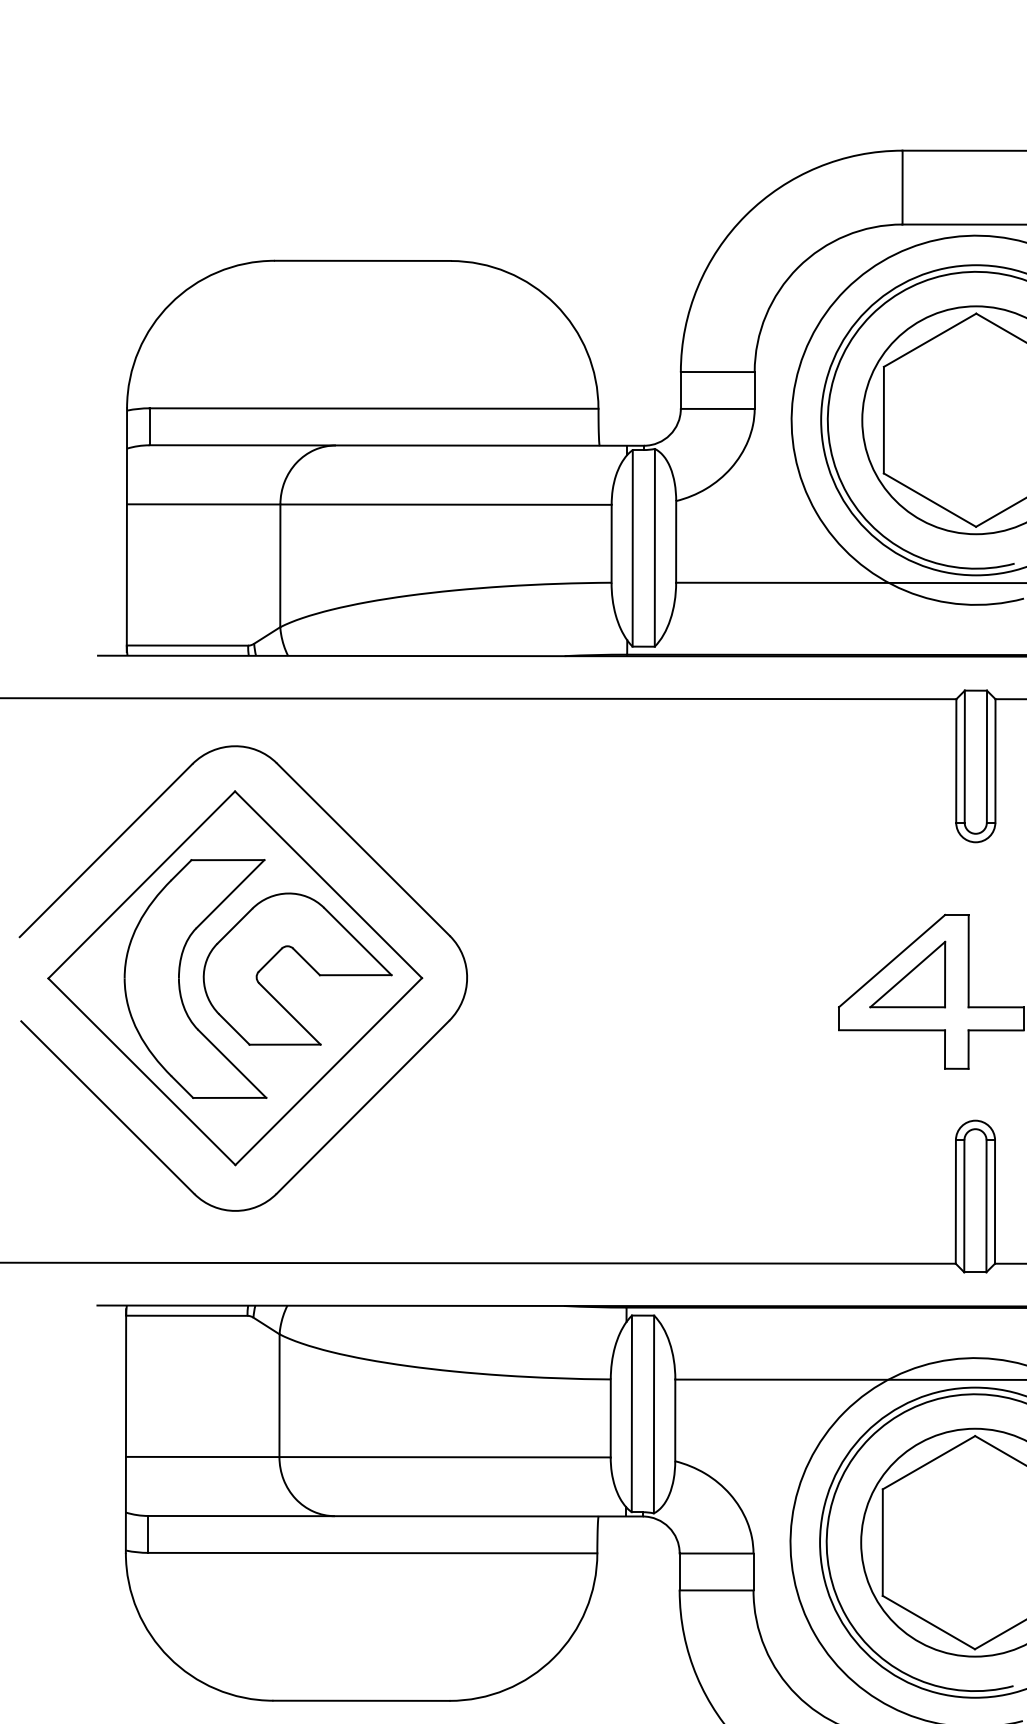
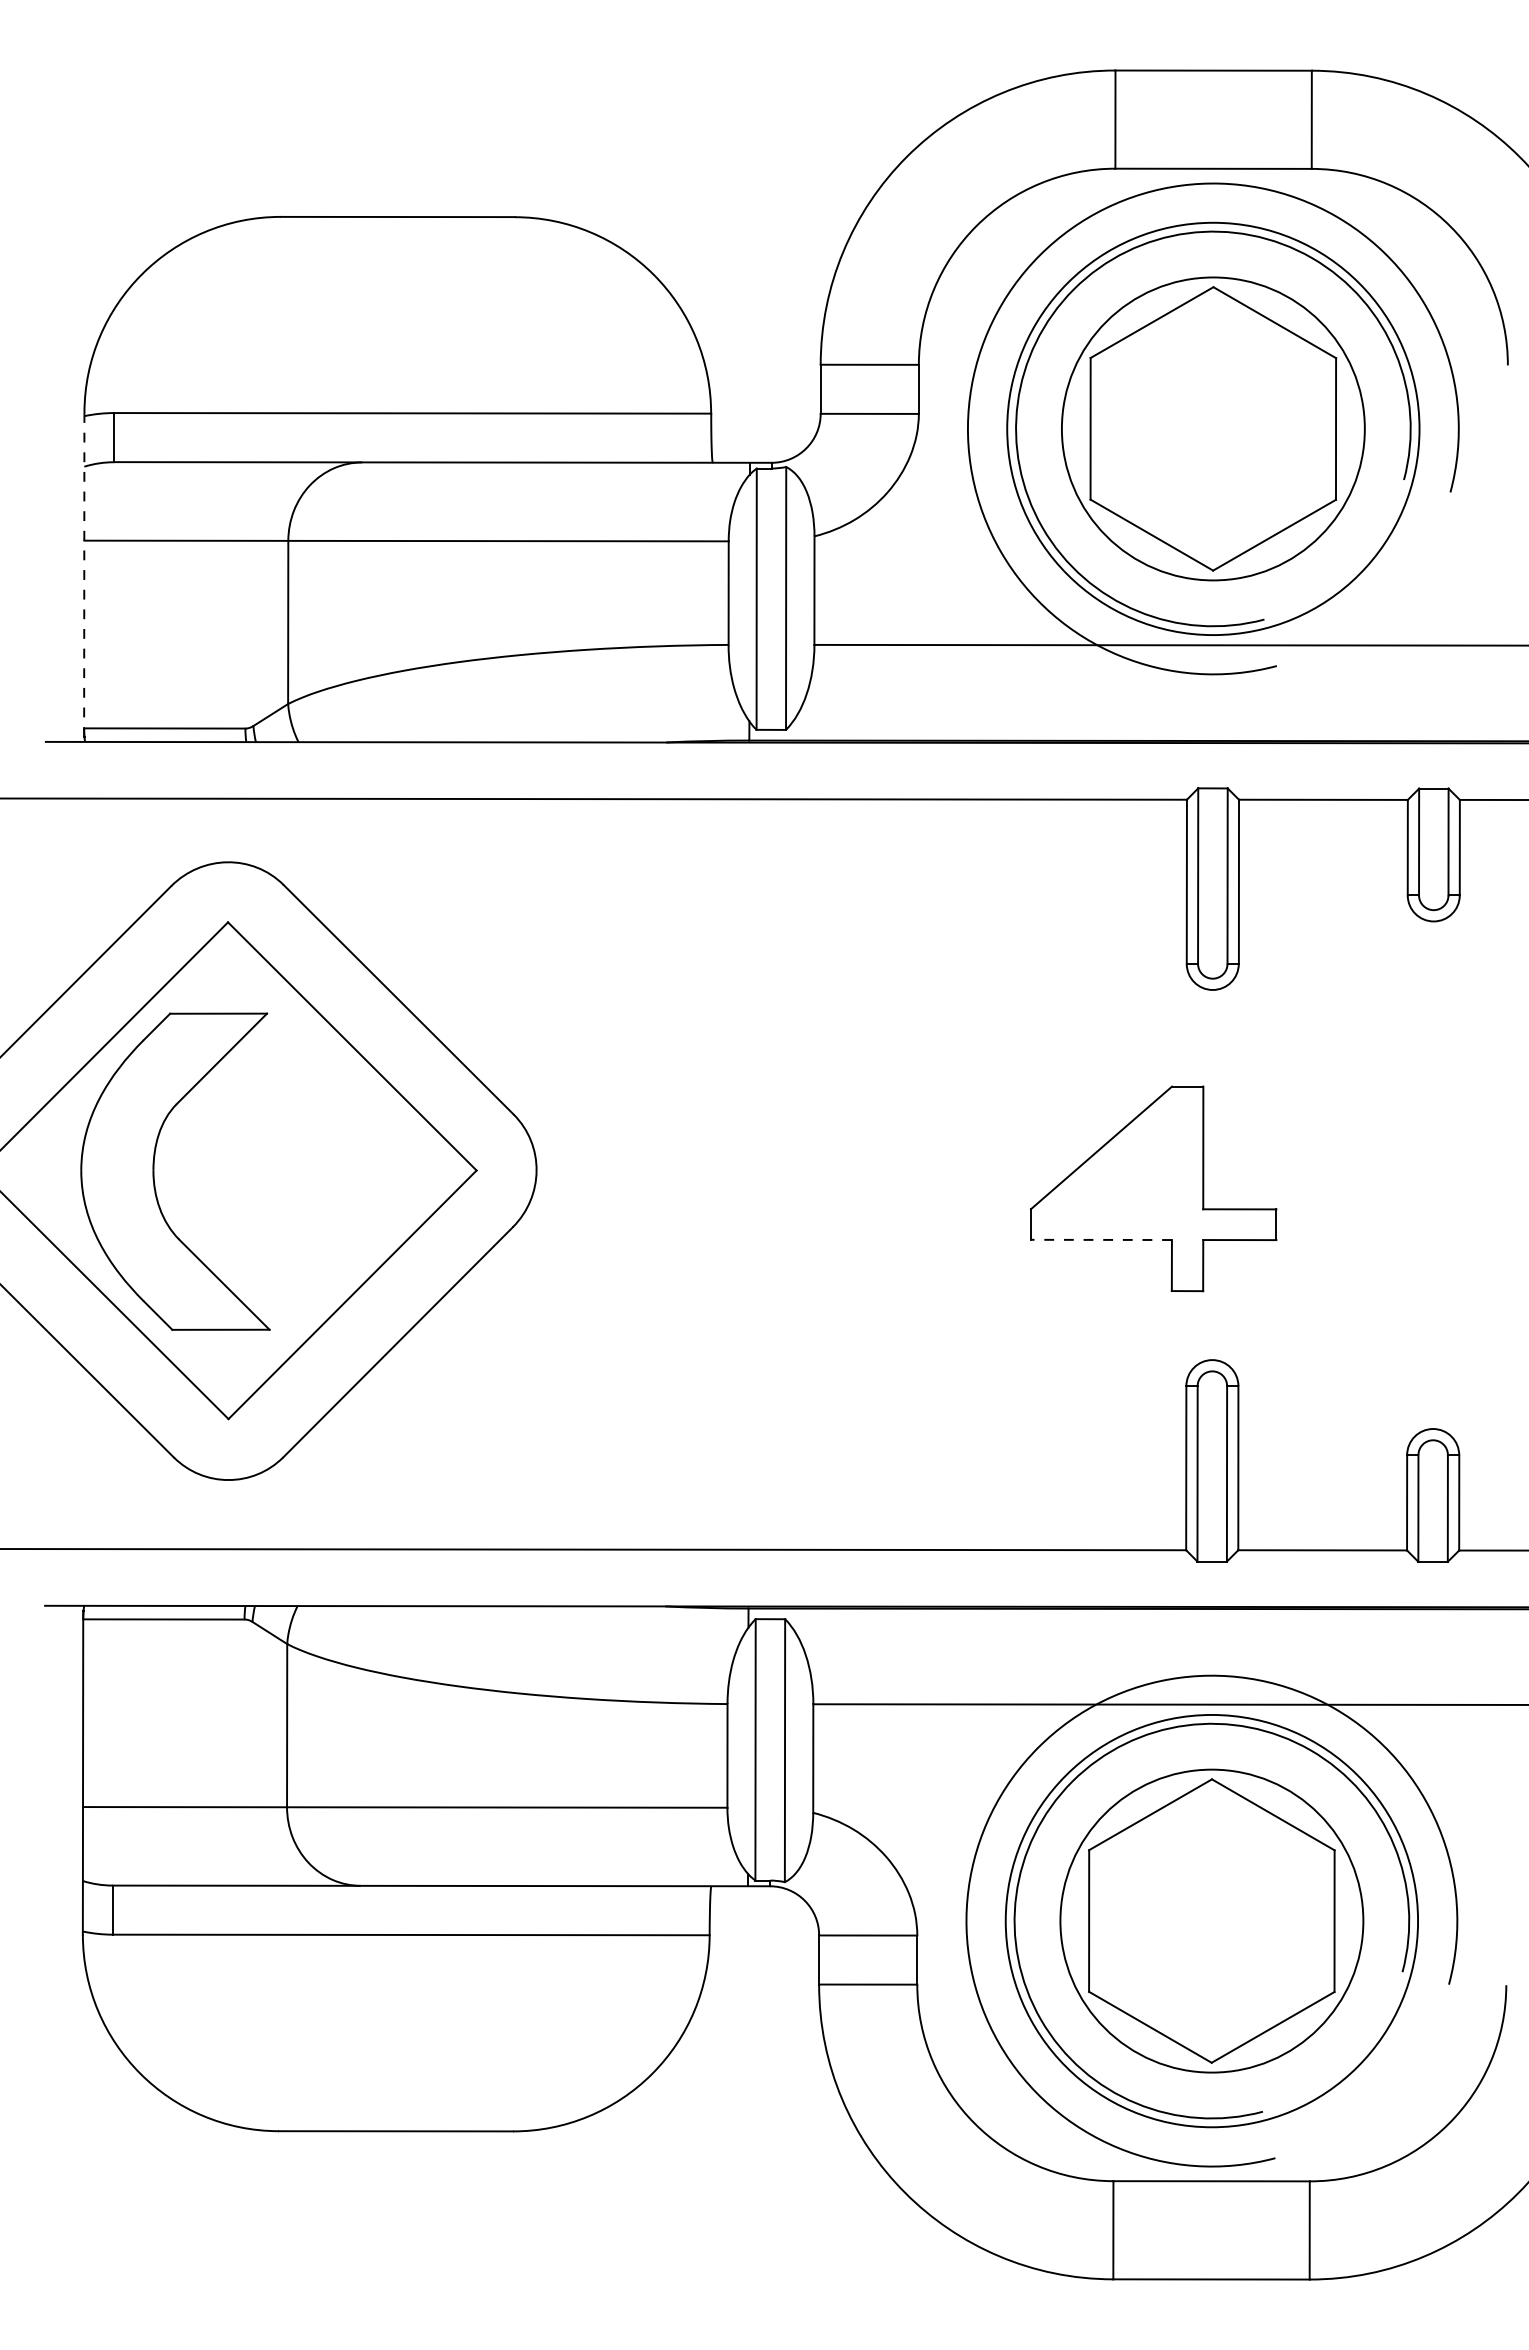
line: (127, 530) -> (84, 575), solid -> dashed
part: (305, 961) -> (321, 1148), removed
part: (907, 974) -> (1122, 1165), removed
line: (891, 1029) -> (1100, 1239), solid -> dashed

